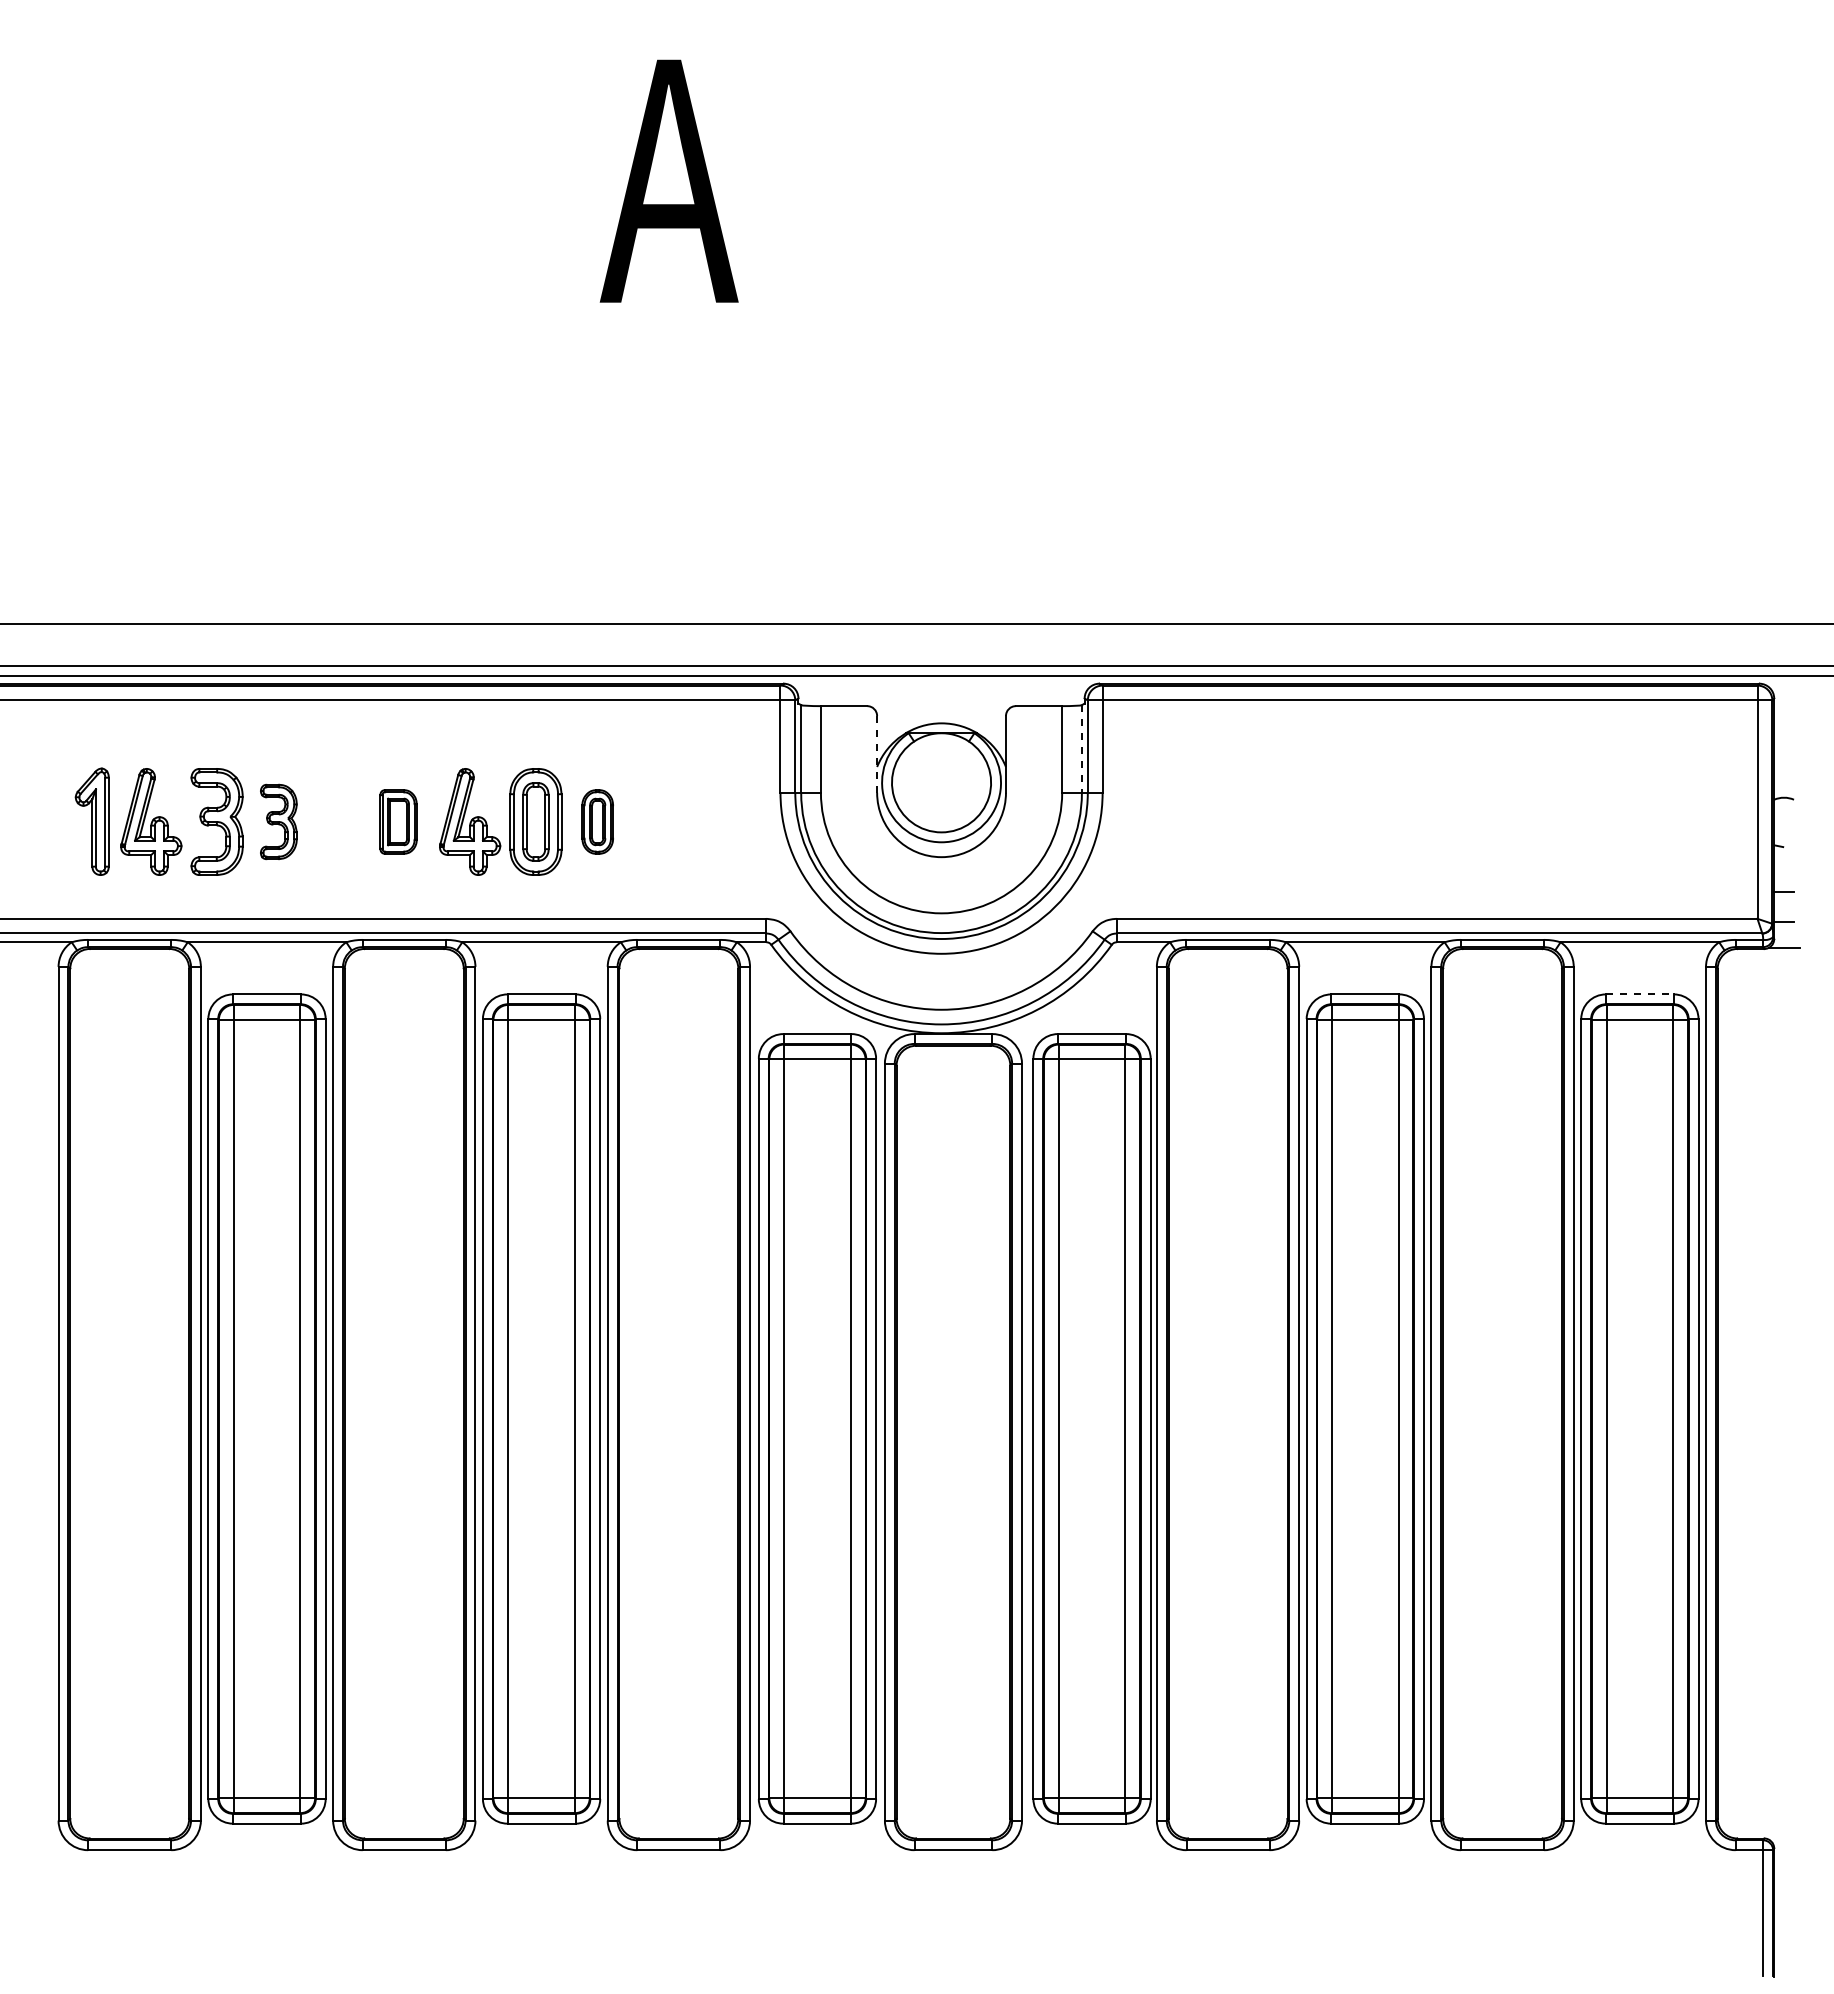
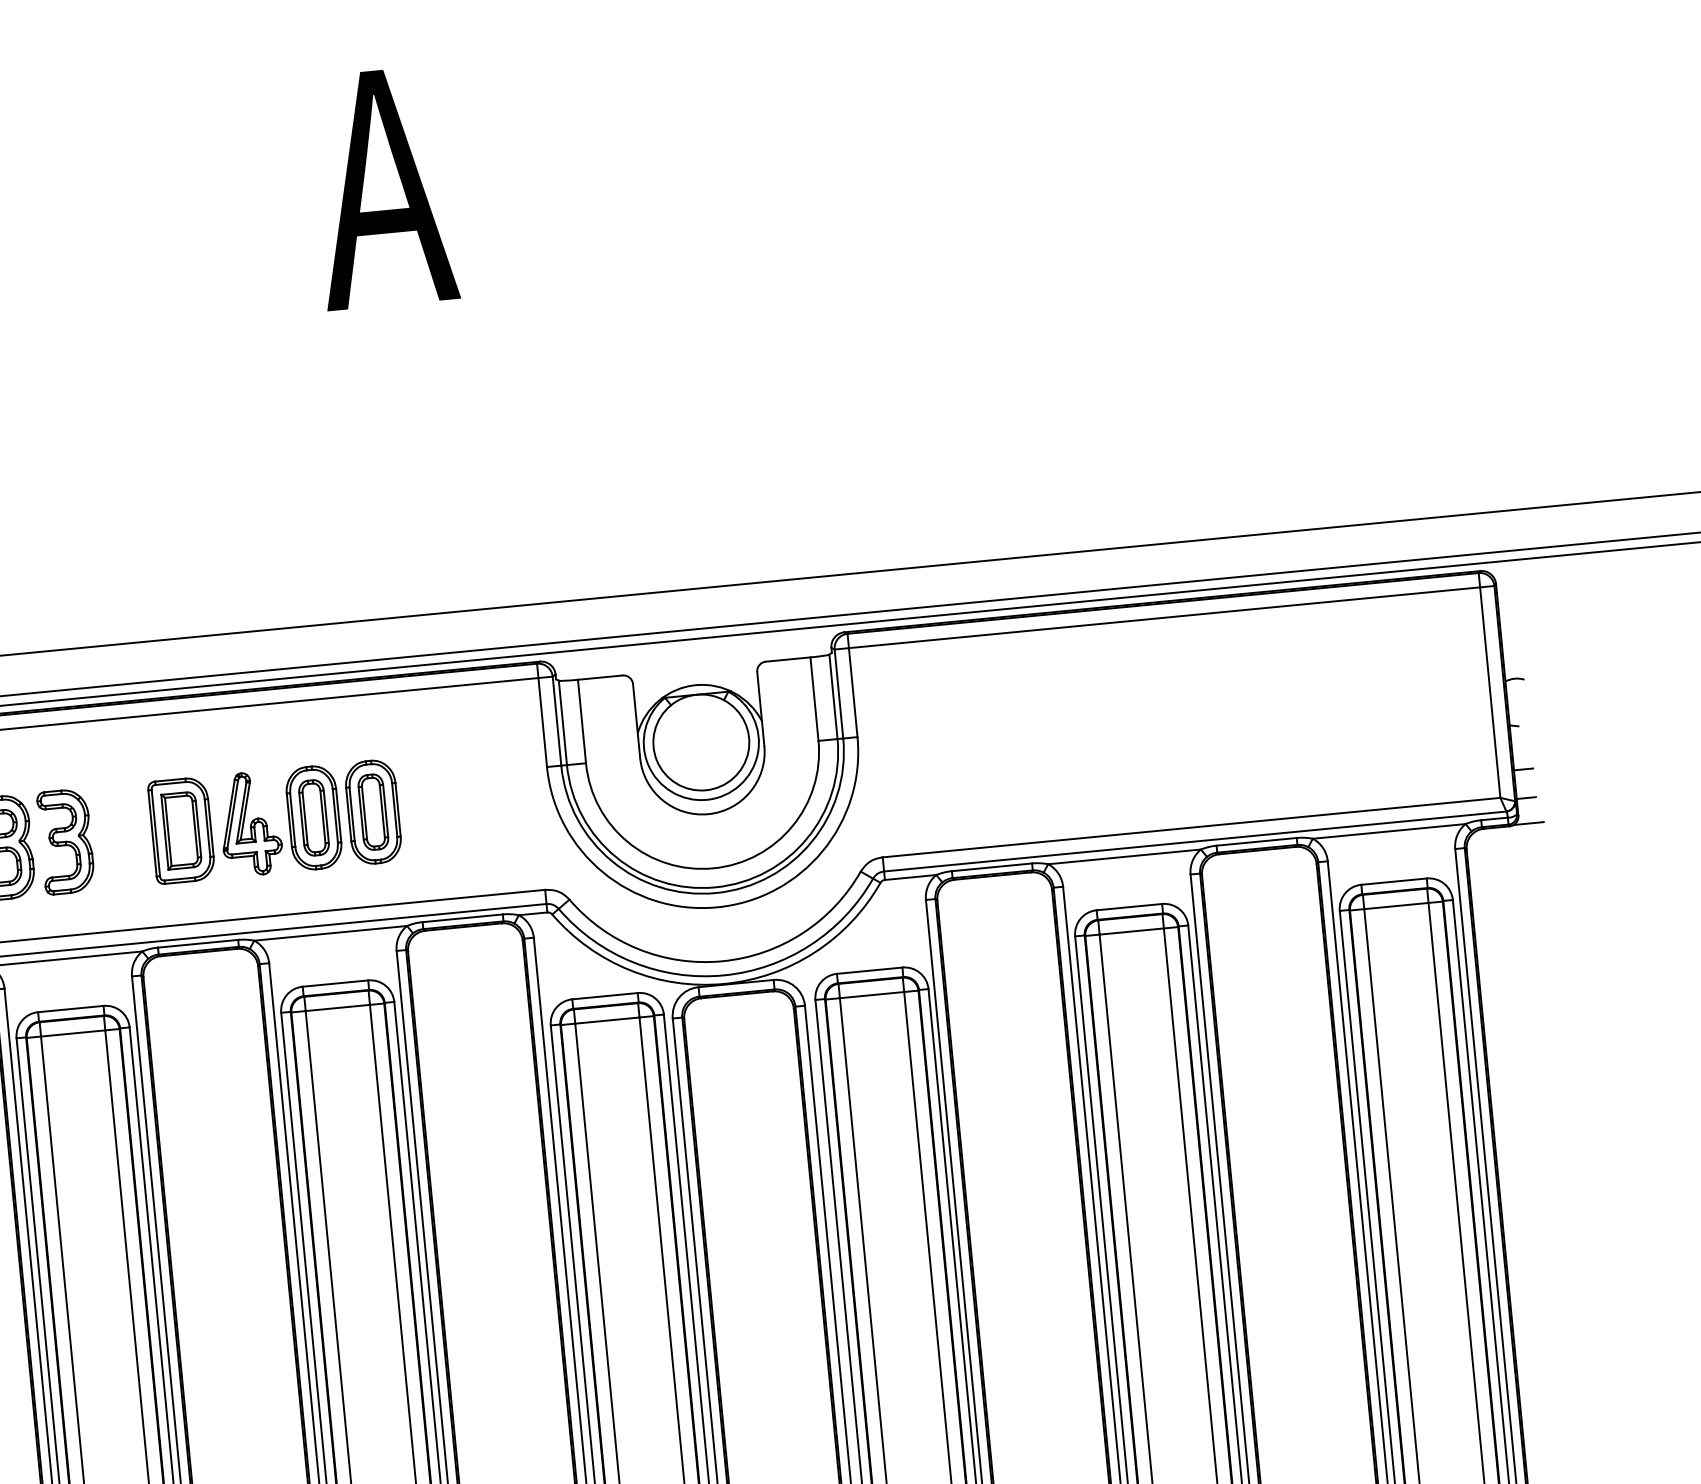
line: (1081, 748) -> (833, 696), dashed -> solid
line: (877, 754) -> (636, 721), dashed -> solid
part: (278, 821) -> (65, 841), size x1.43
part: (398, 821) -> (181, 830), size x1.67
part: (597, 821) -> (373, 811), size x1.67
line: (1639, 994) -> (1393, 881), dashed -> solid

